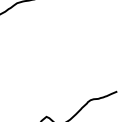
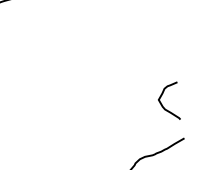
curve: (107, 70) -> (162, 103), added

